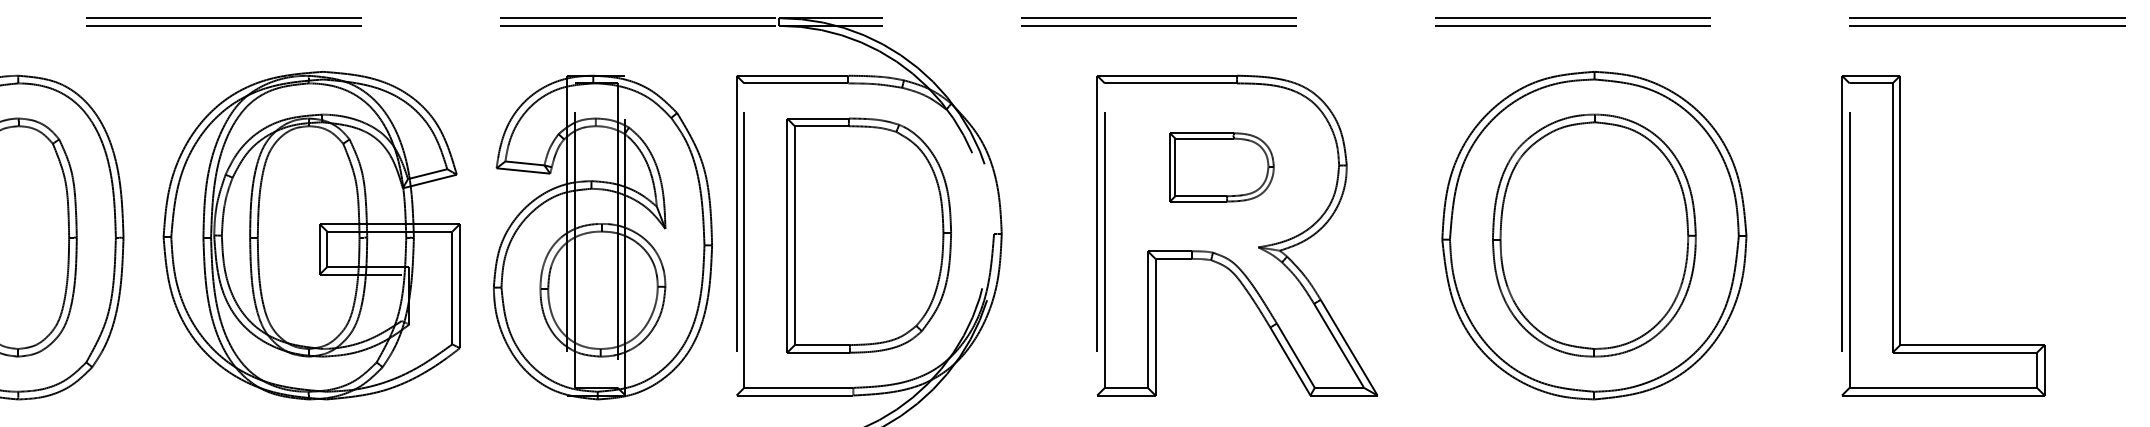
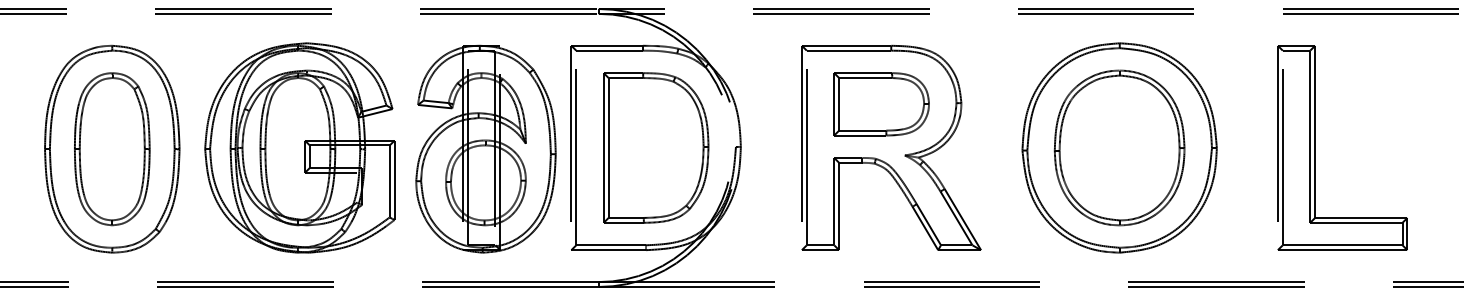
part: (1221, 167) -> (881, 104), size x1.43

